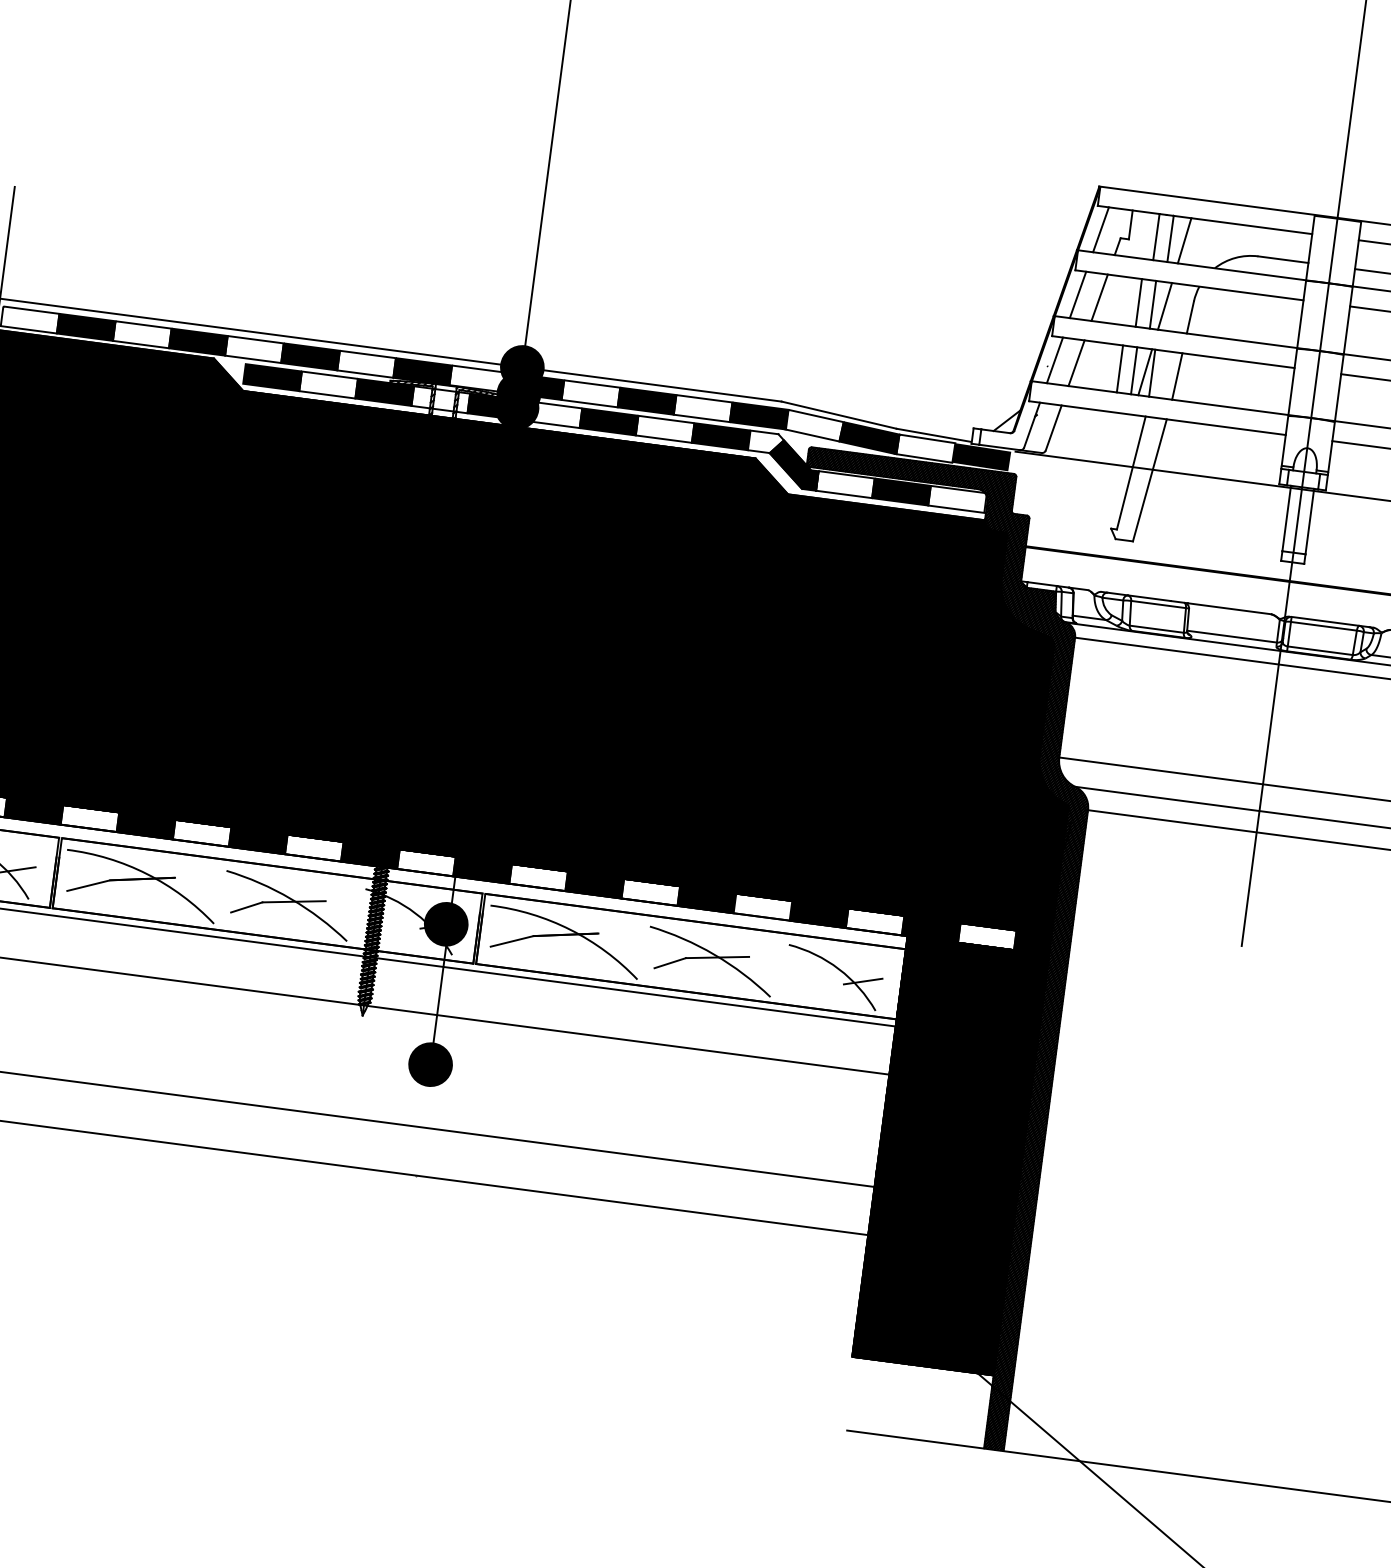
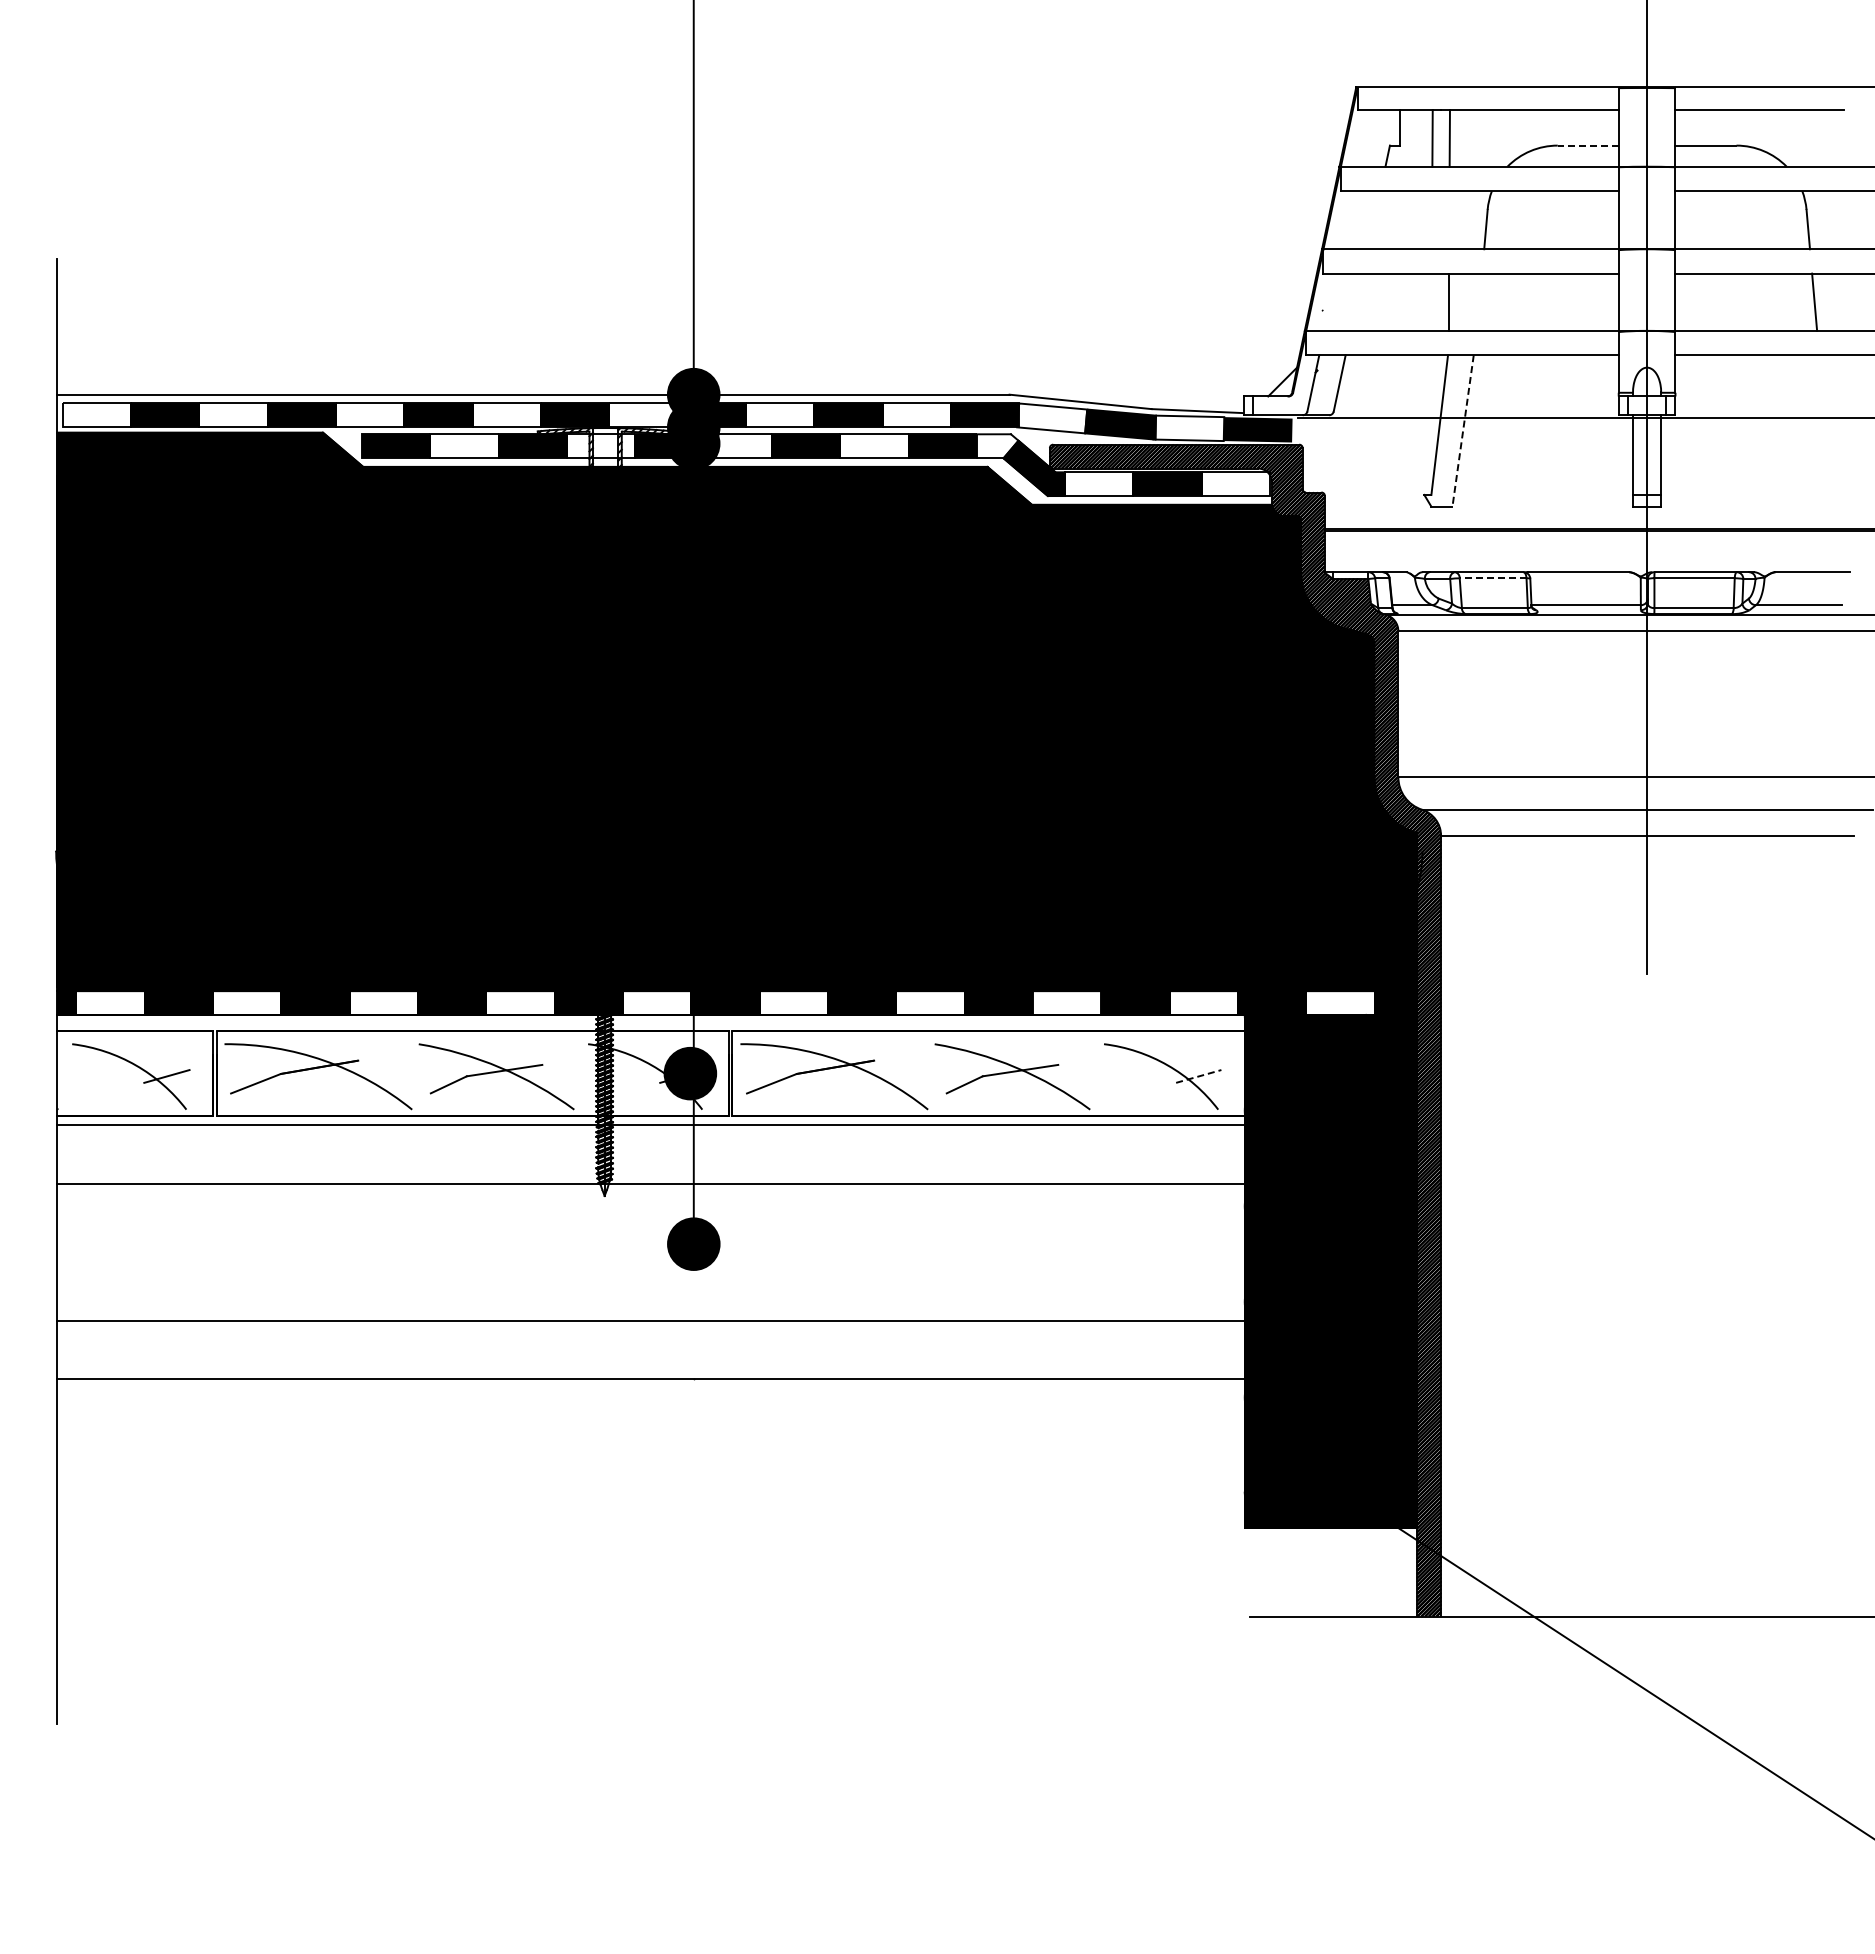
line: (1101, 229) -> (1365, 138), removed
line: (1184, 240) -> (1466, 138), removed
line: (1282, 259) -> (1587, 145), solid -> dashed
line: (1077, 295) -> (1347, 220), removed
line: (1099, 298) -> (1374, 220), removed
line: (1138, 303) -> (1421, 220), removed
line: (1153, 305) -> (1439, 220), removed
line: (1164, 306) -> (1453, 220), removed
line: (1055, 359) -> (1330, 301), removed
line: (1076, 362) -> (1356, 301), removed
line: (1119, 368) -> (1409, 301), removed
line: (1133, 370) -> (1426, 301), removed
line: (1145, 371) -> (1440, 301), removed
line: (1177, 375) -> (1479, 301), removed
line: (1150, 480) -> (1463, 431), solid -> dashed
line: (1158, 604) -> (1492, 578), solid -> dashed
line: (862, 981) -> (1198, 1076), solid -> dashed

